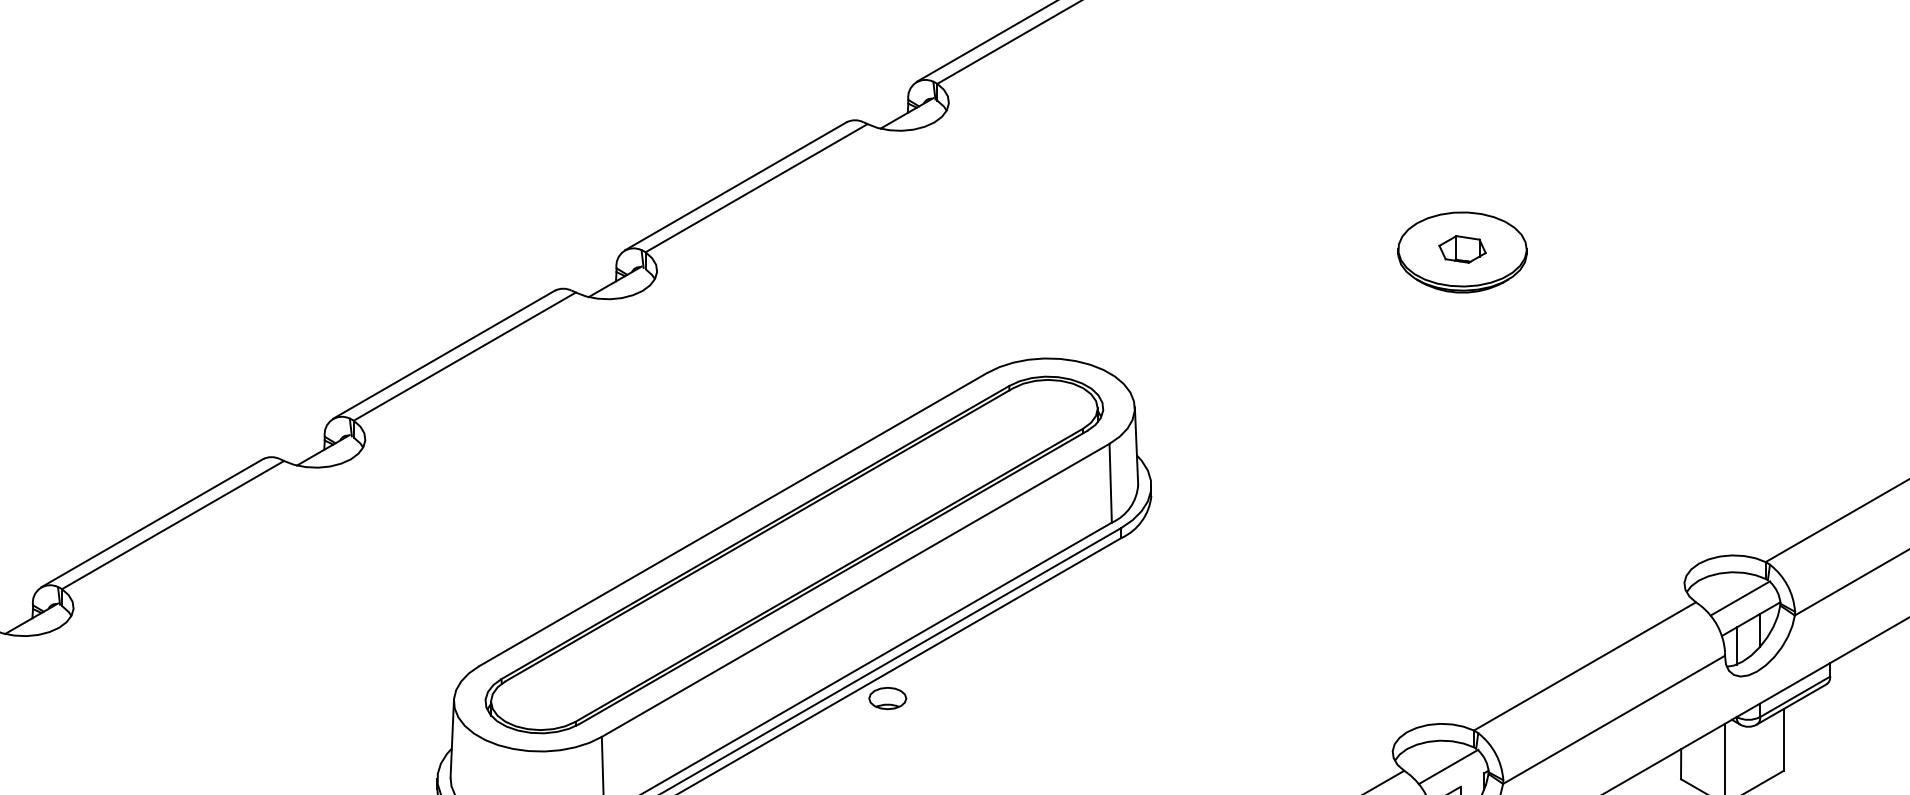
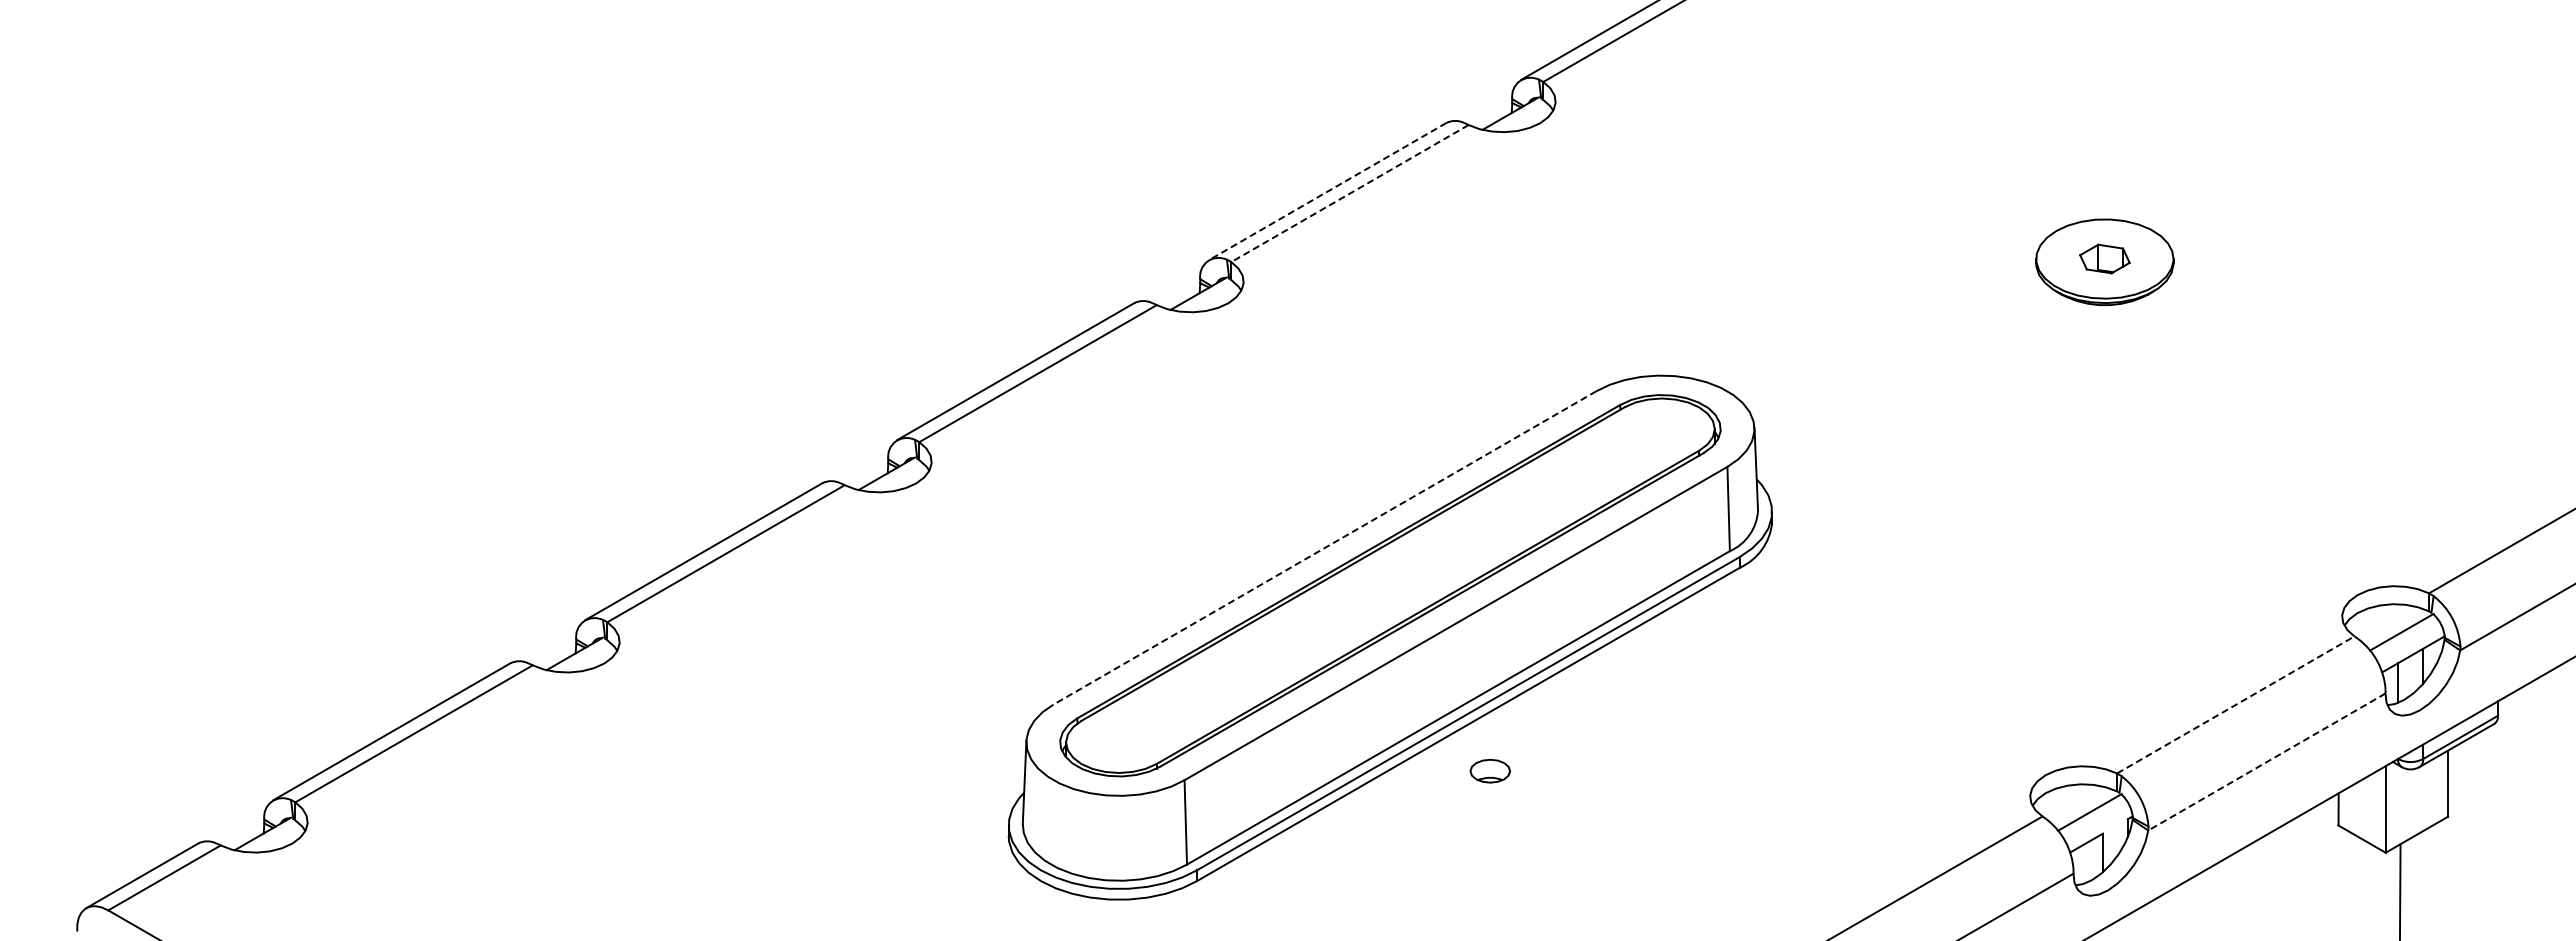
line: (735, 186) -> (1327, 191), solid -> dashed
line: (756, 188) -> (1349, 193), solid -> dashed
line: (732, 520) -> (1324, 548), solid -> dashed
line: (1585, 666) -> (2236, 704), solid -> dashed
part: (887, 697) -> (1489, 770), moved
line: (1613, 720) -> (2266, 762), solid -> dashed

